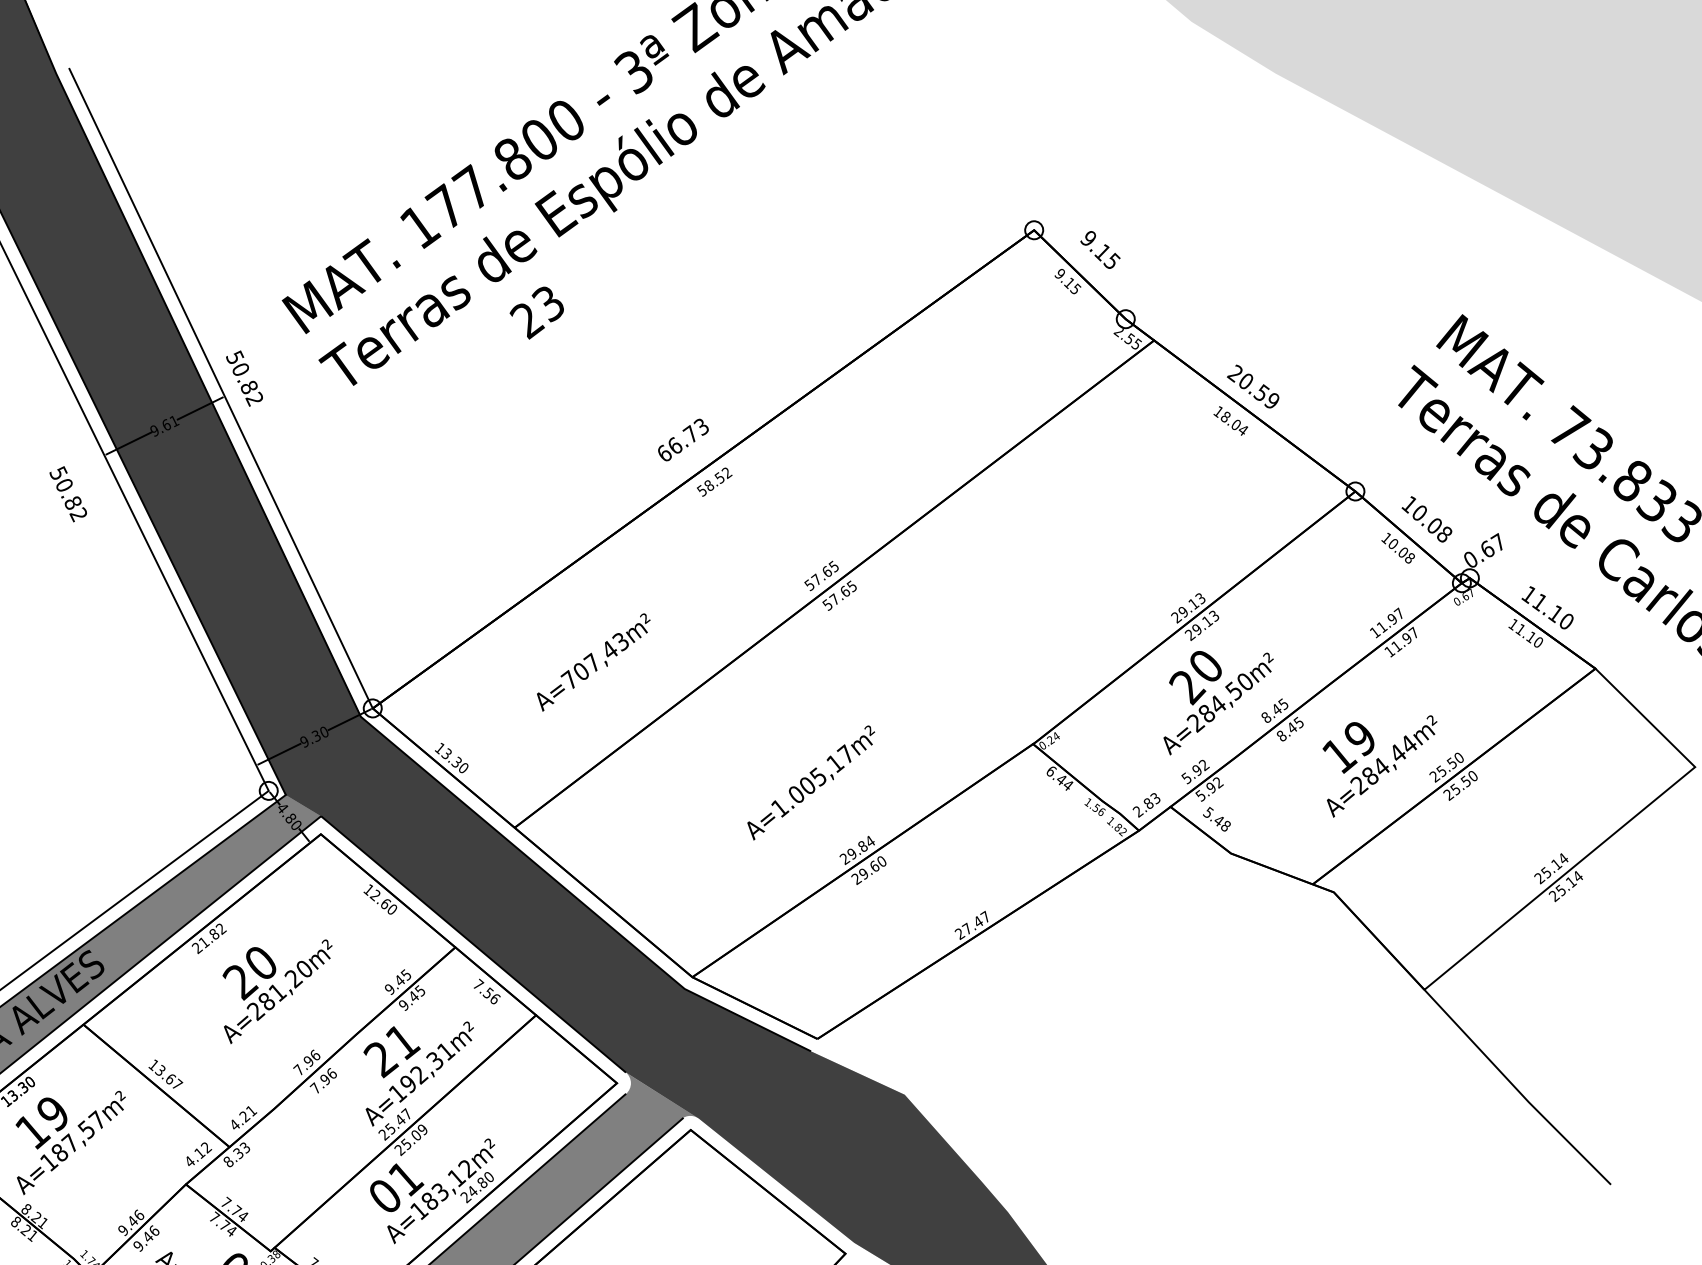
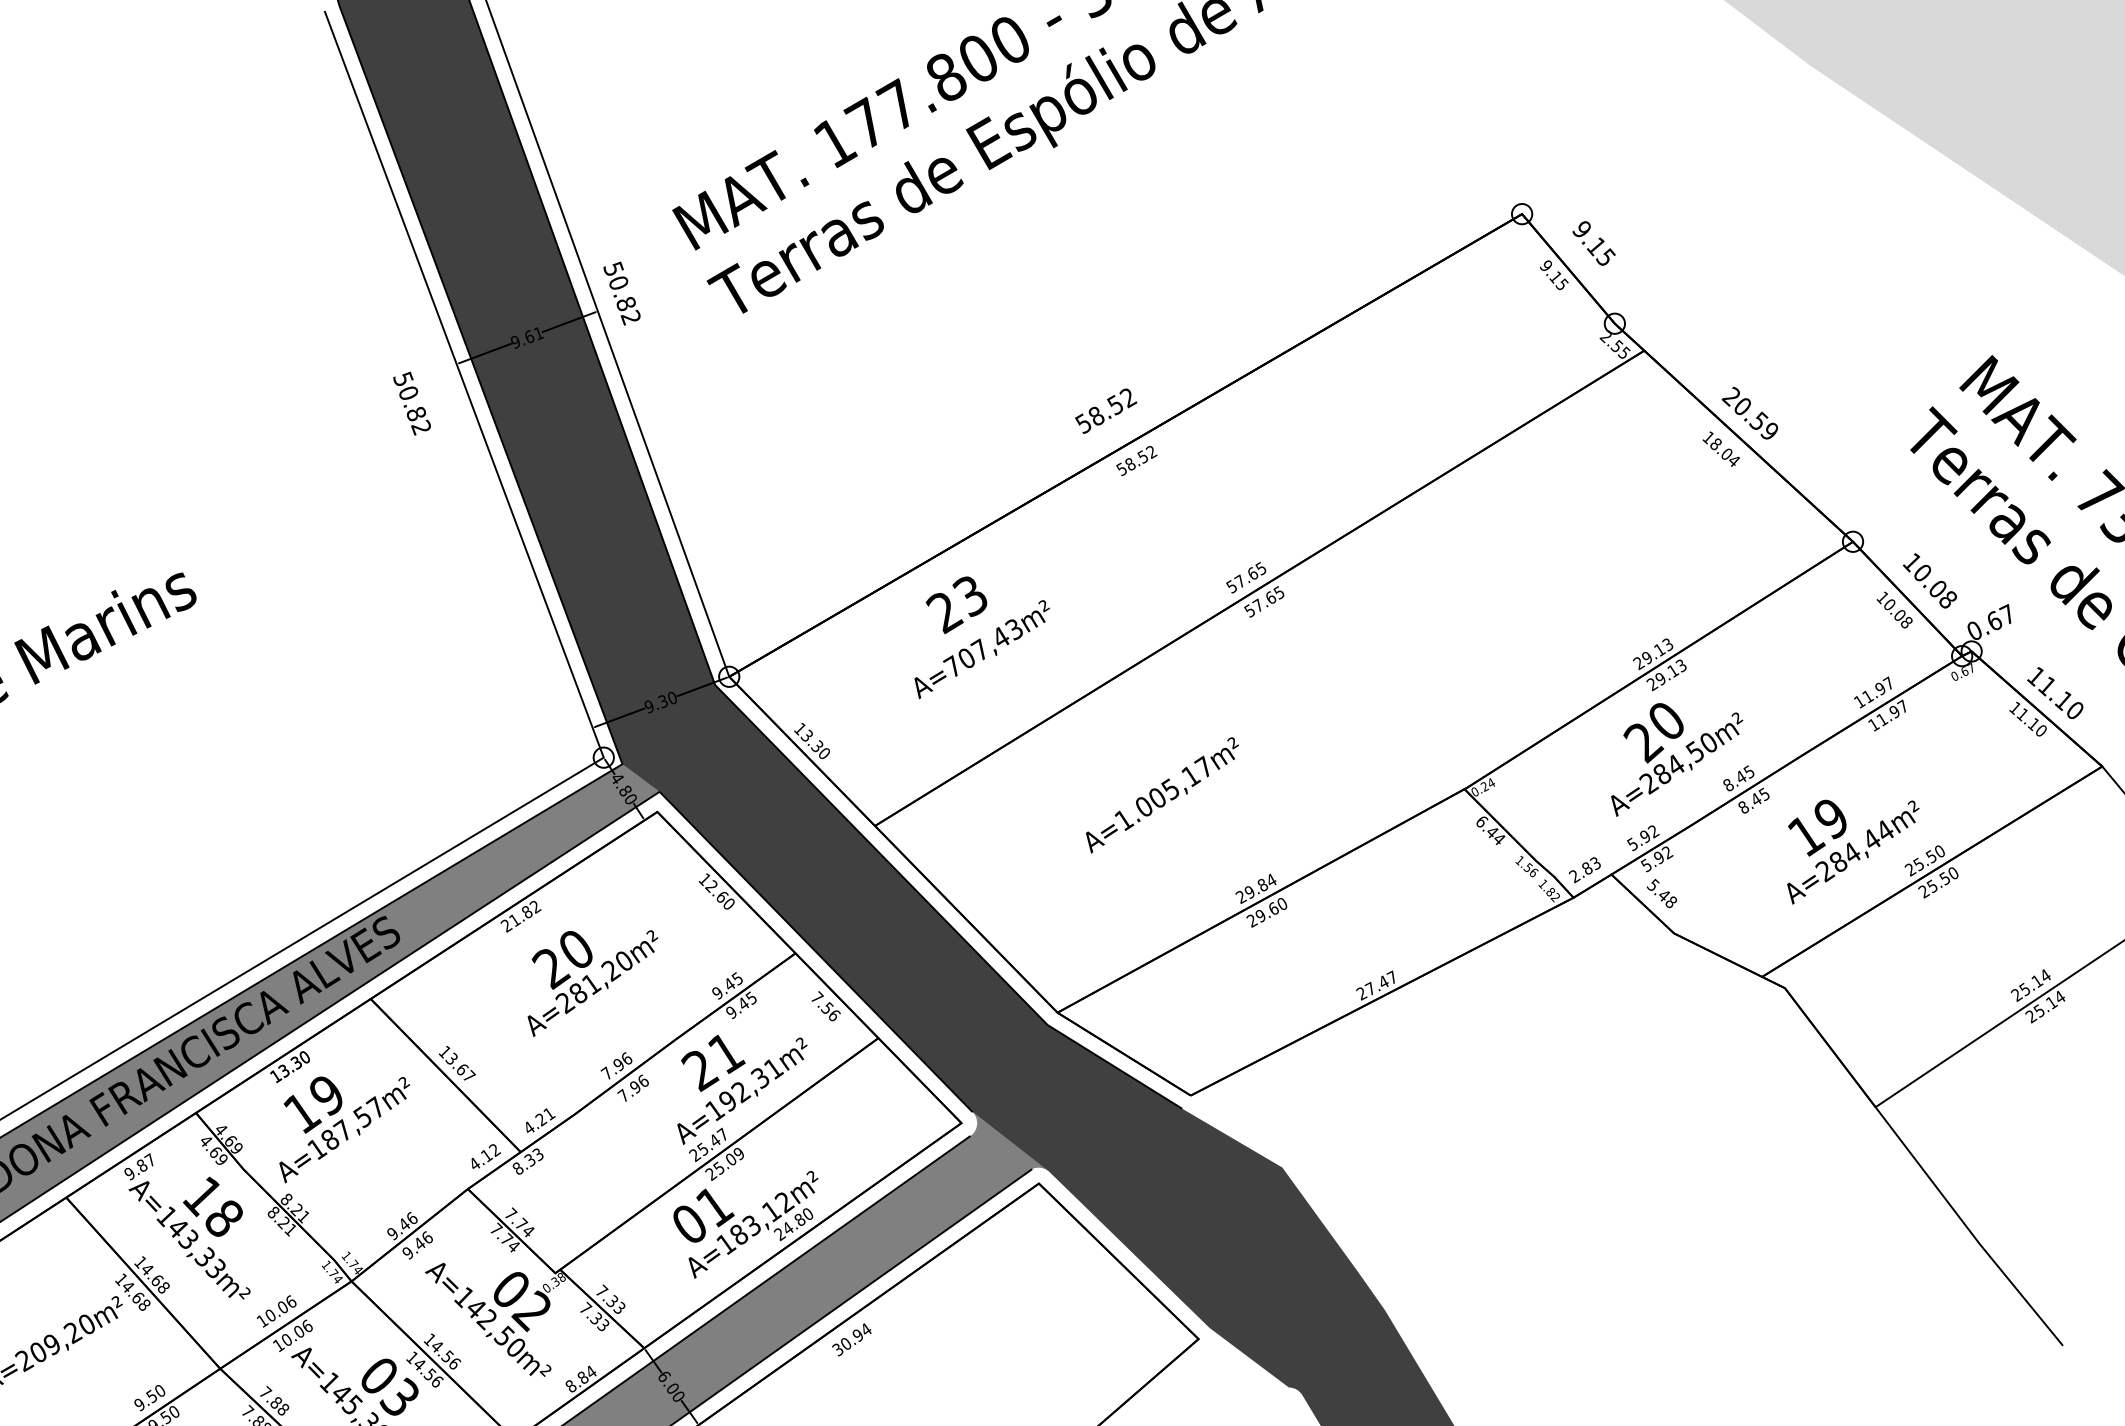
text: (537, 313) -> (956, 605), moved
text: (683, 440) -> (1106, 410), 66.73 -> 58.52
text: (811, 783) -> (1162, 795), moved

